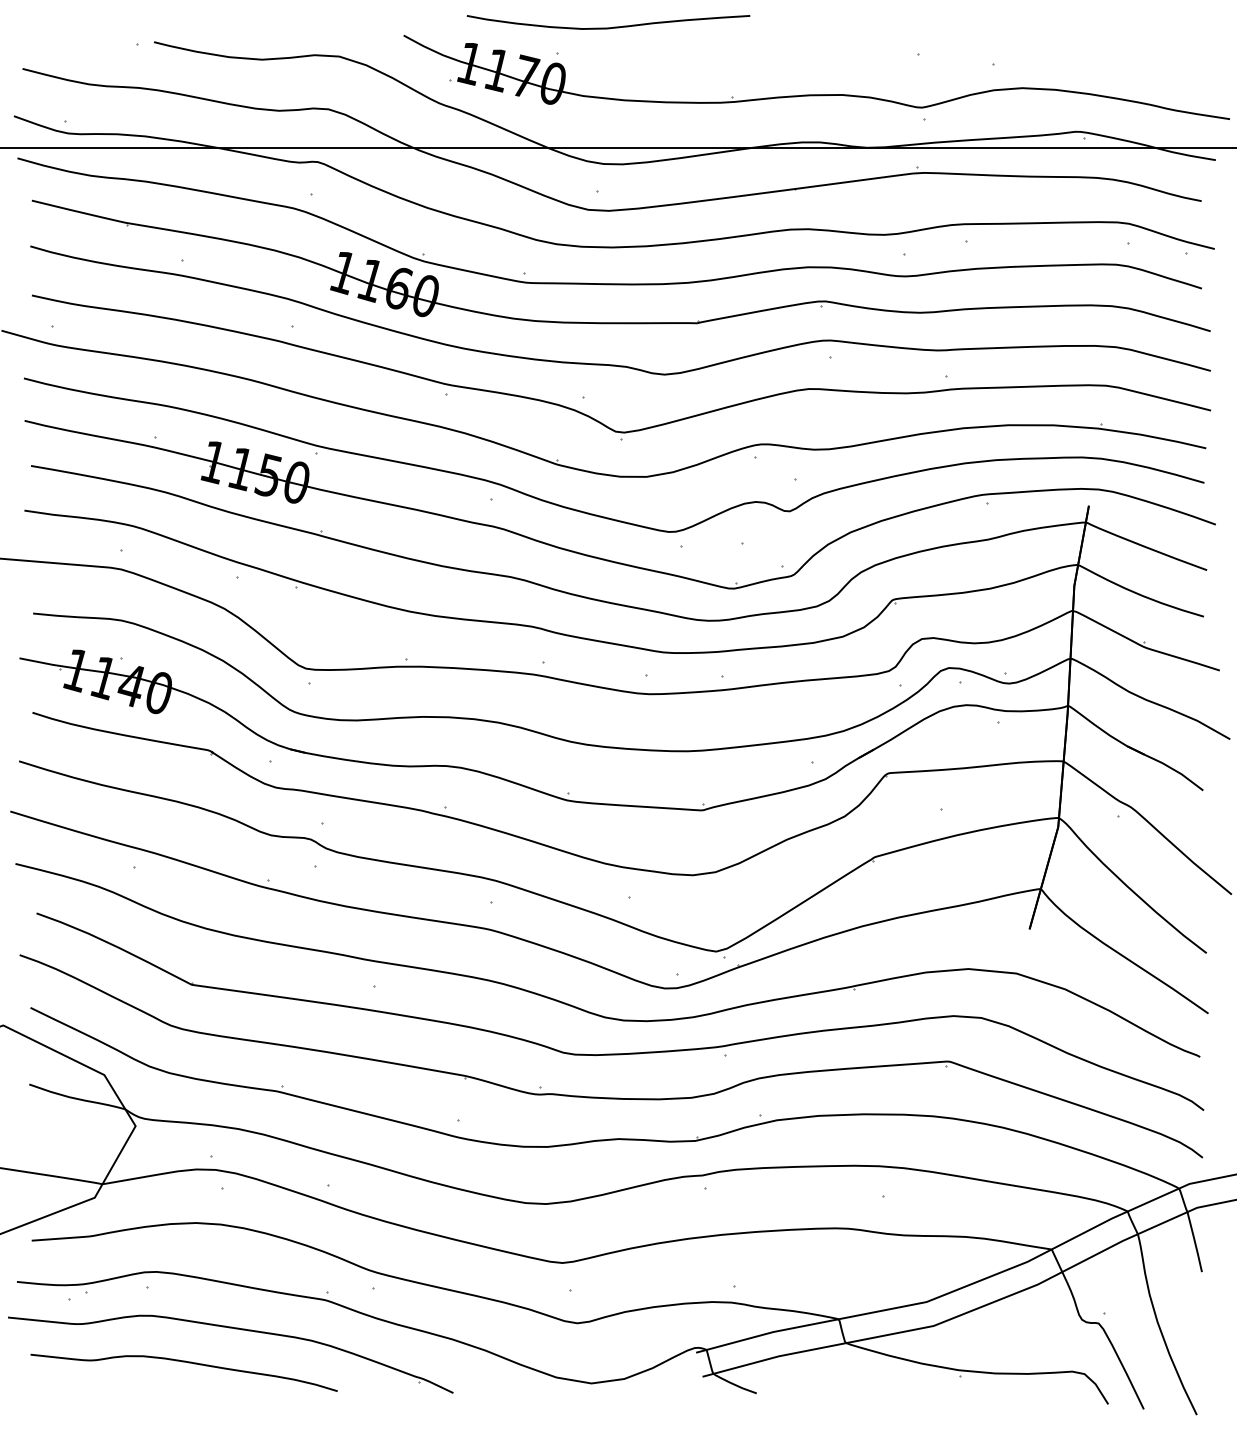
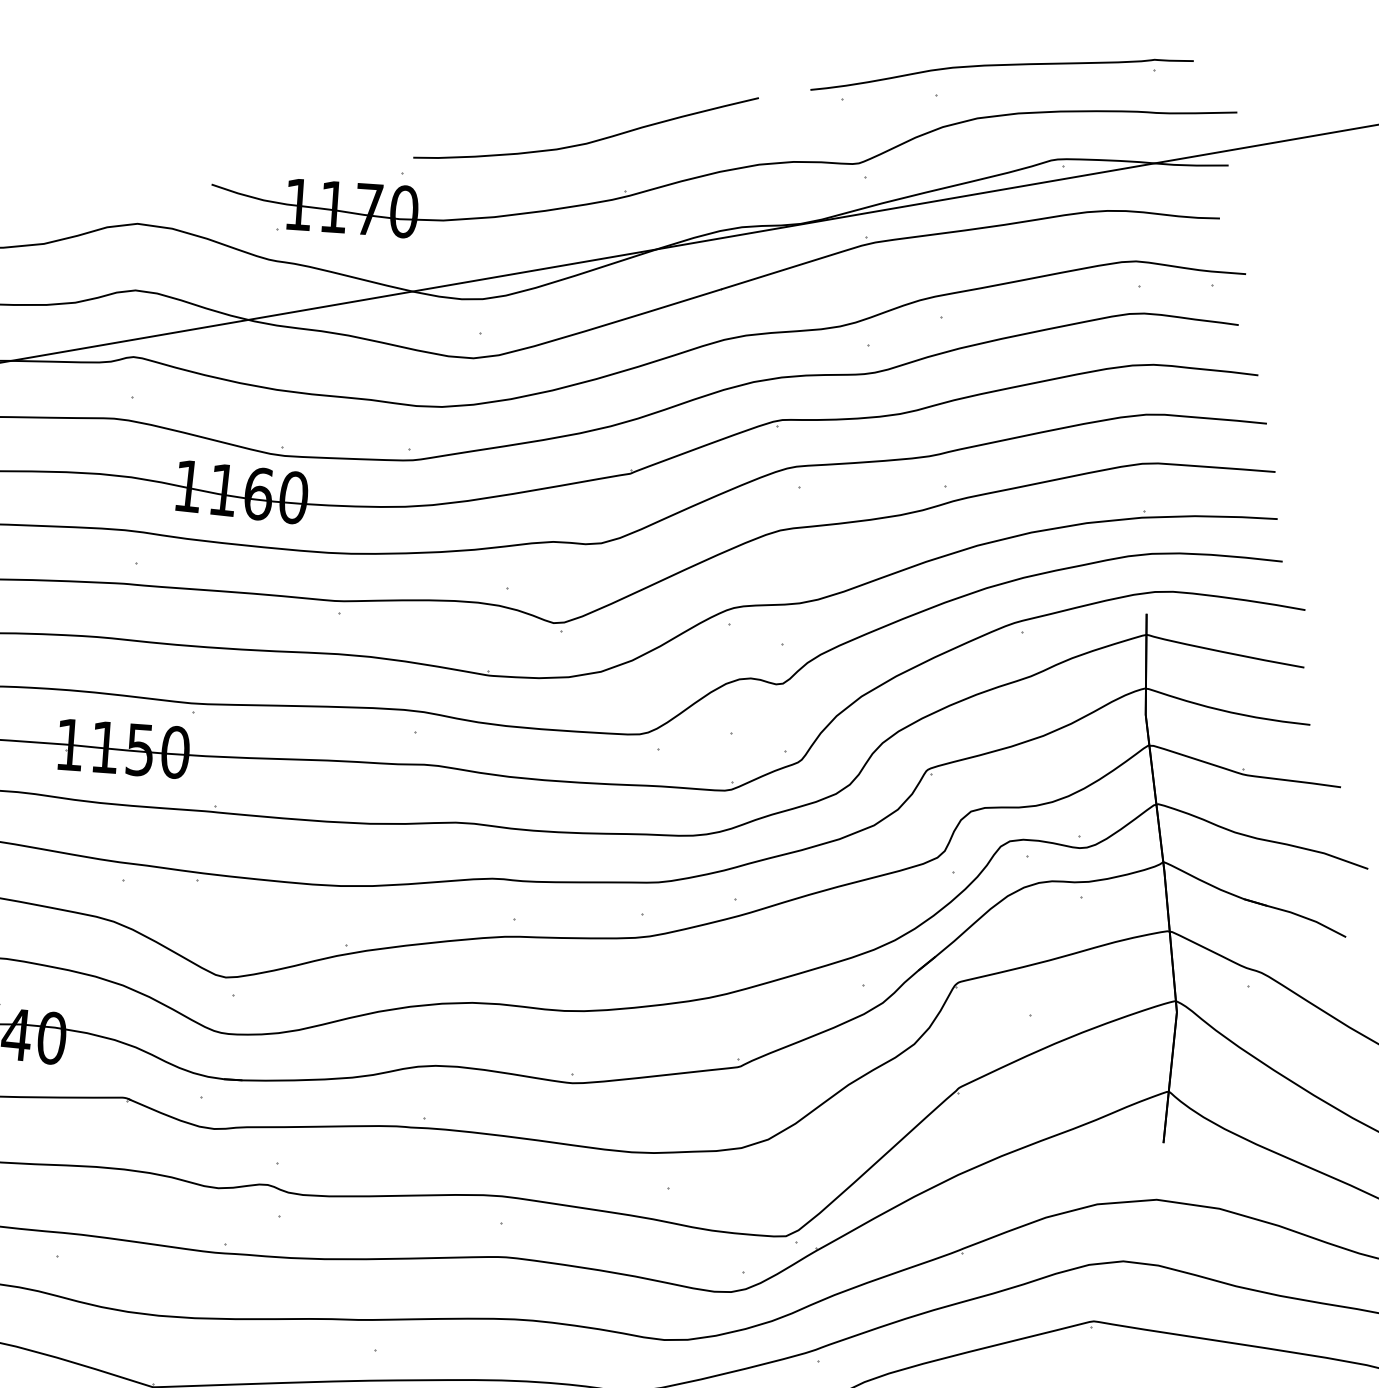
curve: (608, 27) -> (588, 142), moved
part: (1050, 50) -> (1003, 66), added

